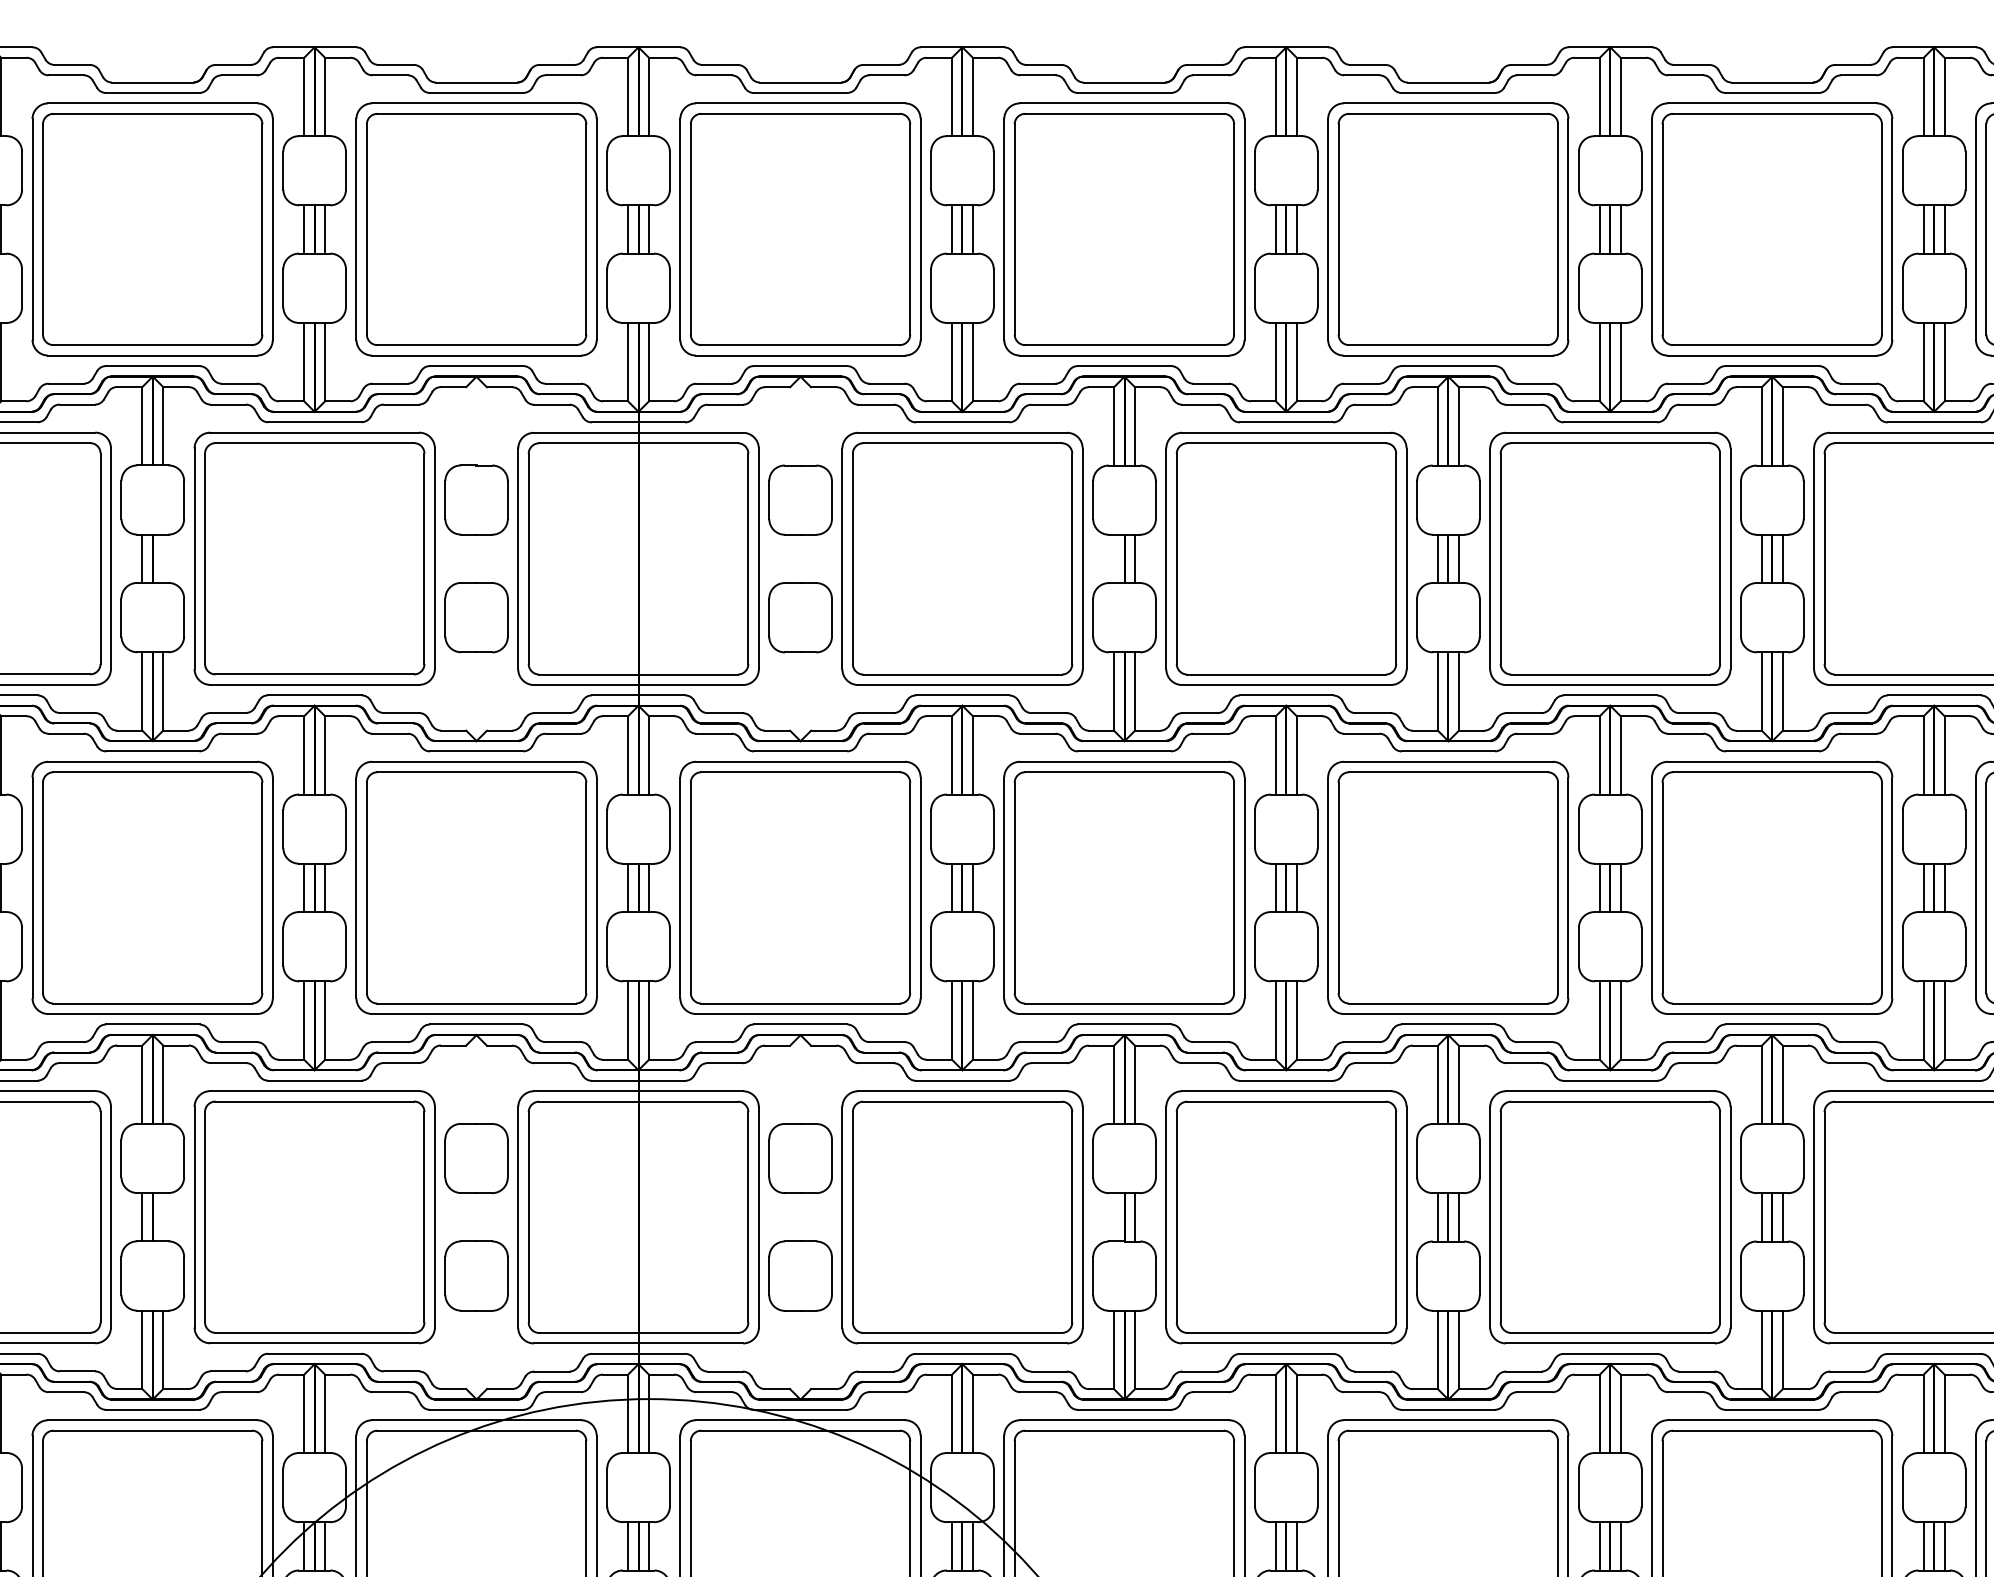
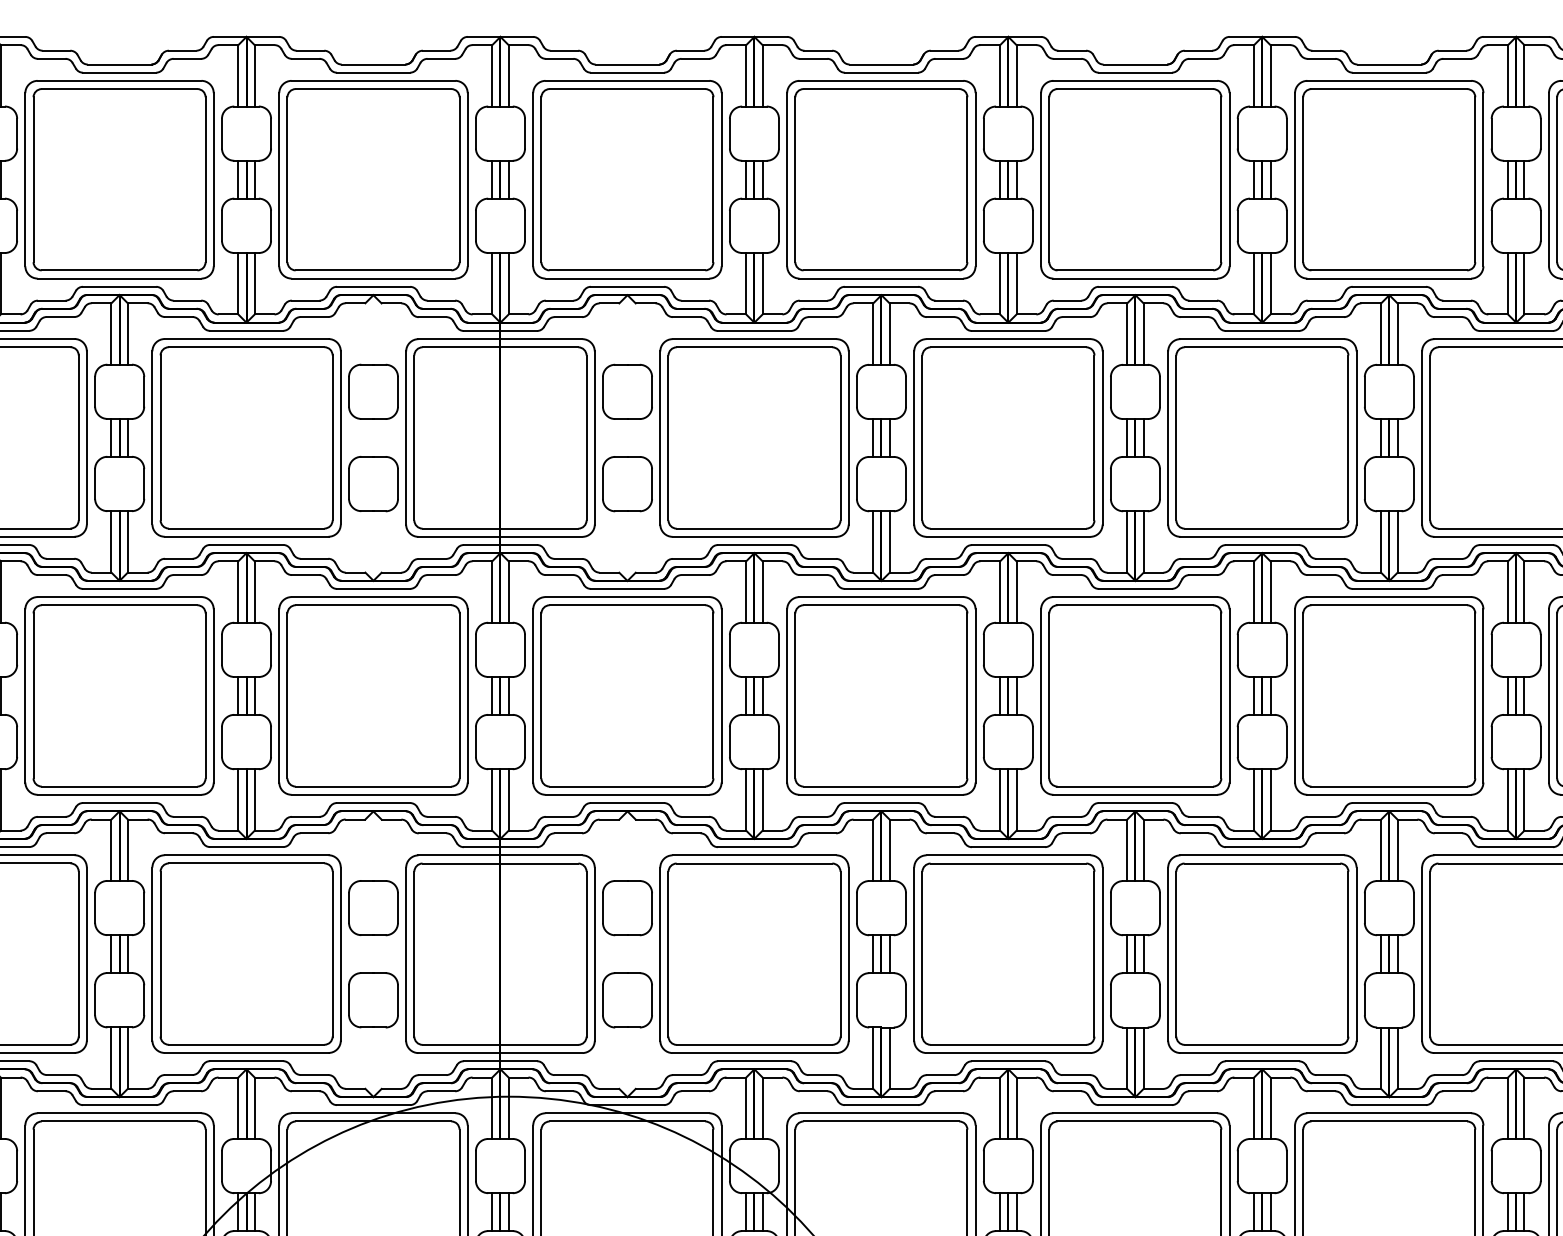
line: (163, 558) -> (128, 437), added
line: (1114, 558) -> (873, 437), added
line: (163, 1217) -> (128, 954), added
line: (1114, 1217) -> (873, 954), added

